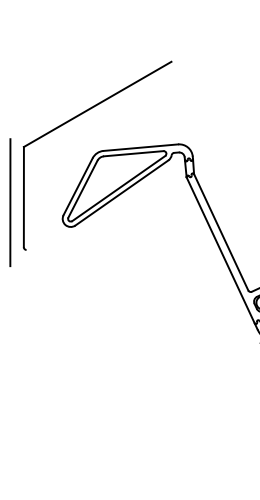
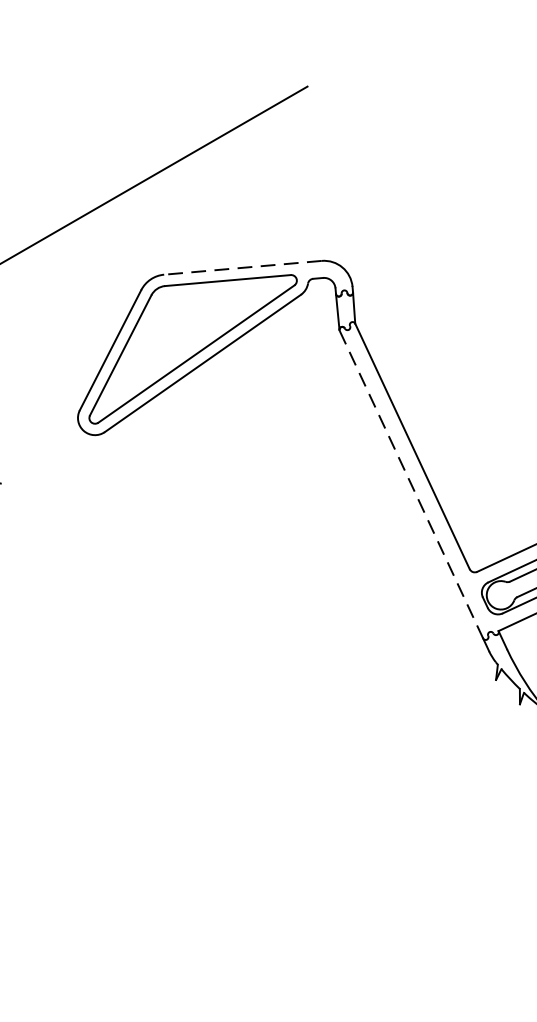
line: (140, 147) -> (242, 267), solid -> dashed
line: (220, 250) -> (411, 484), solid -> dashed

